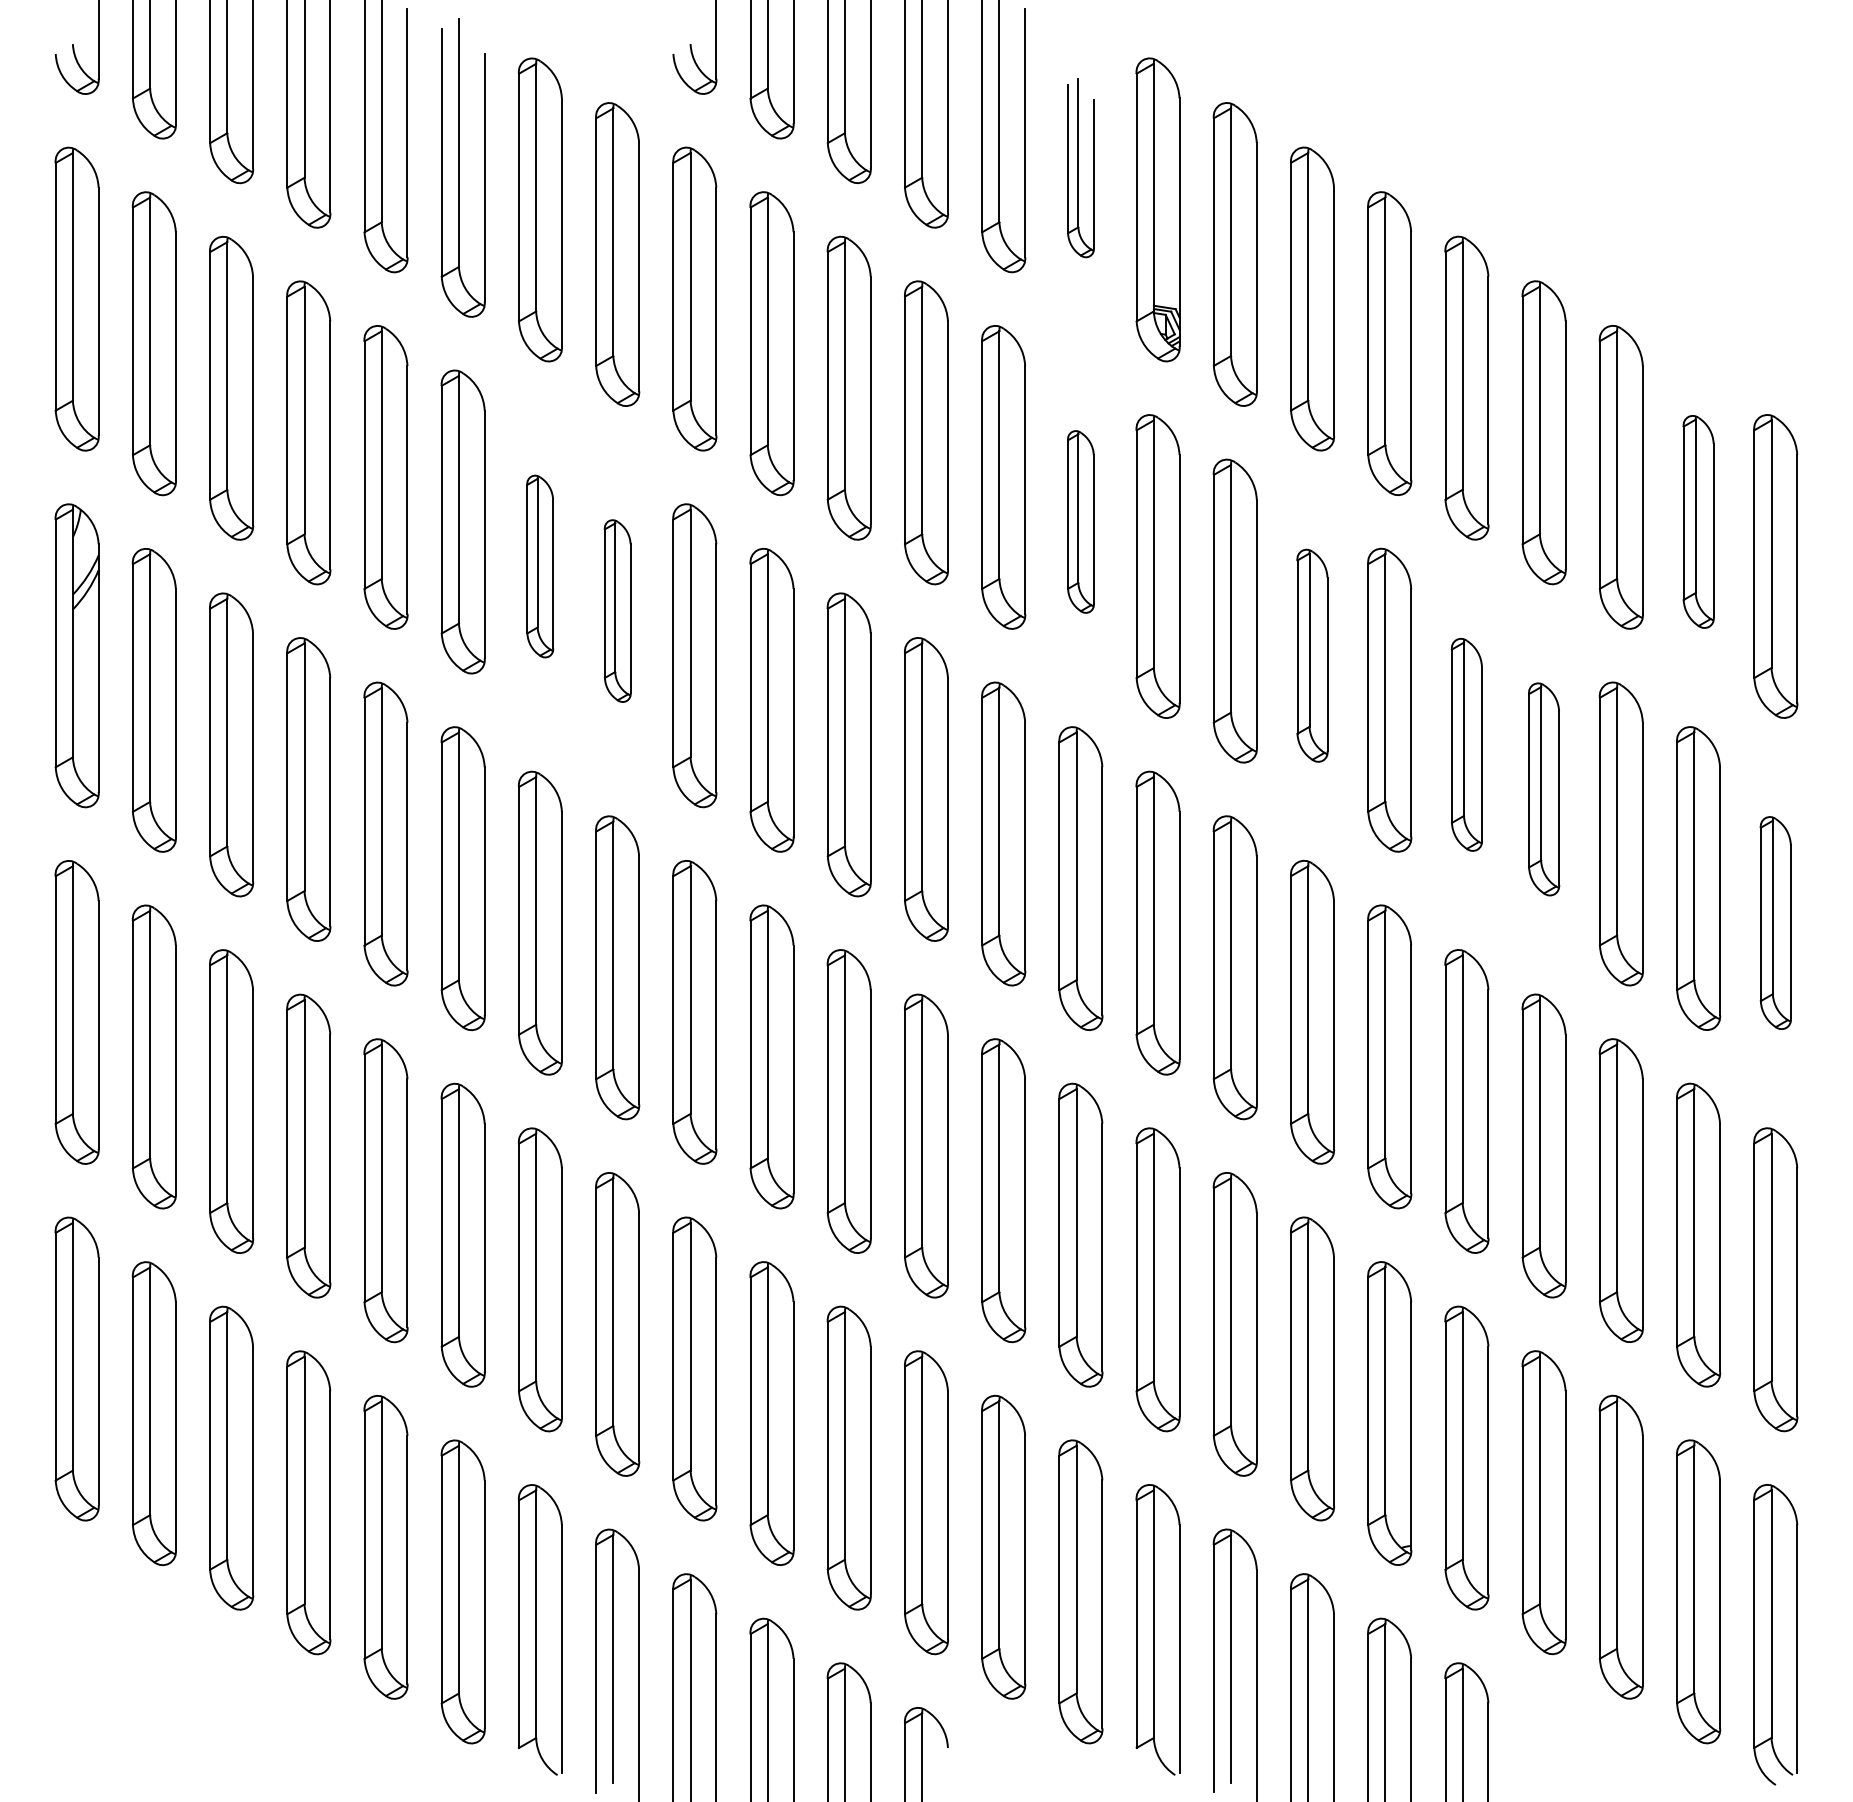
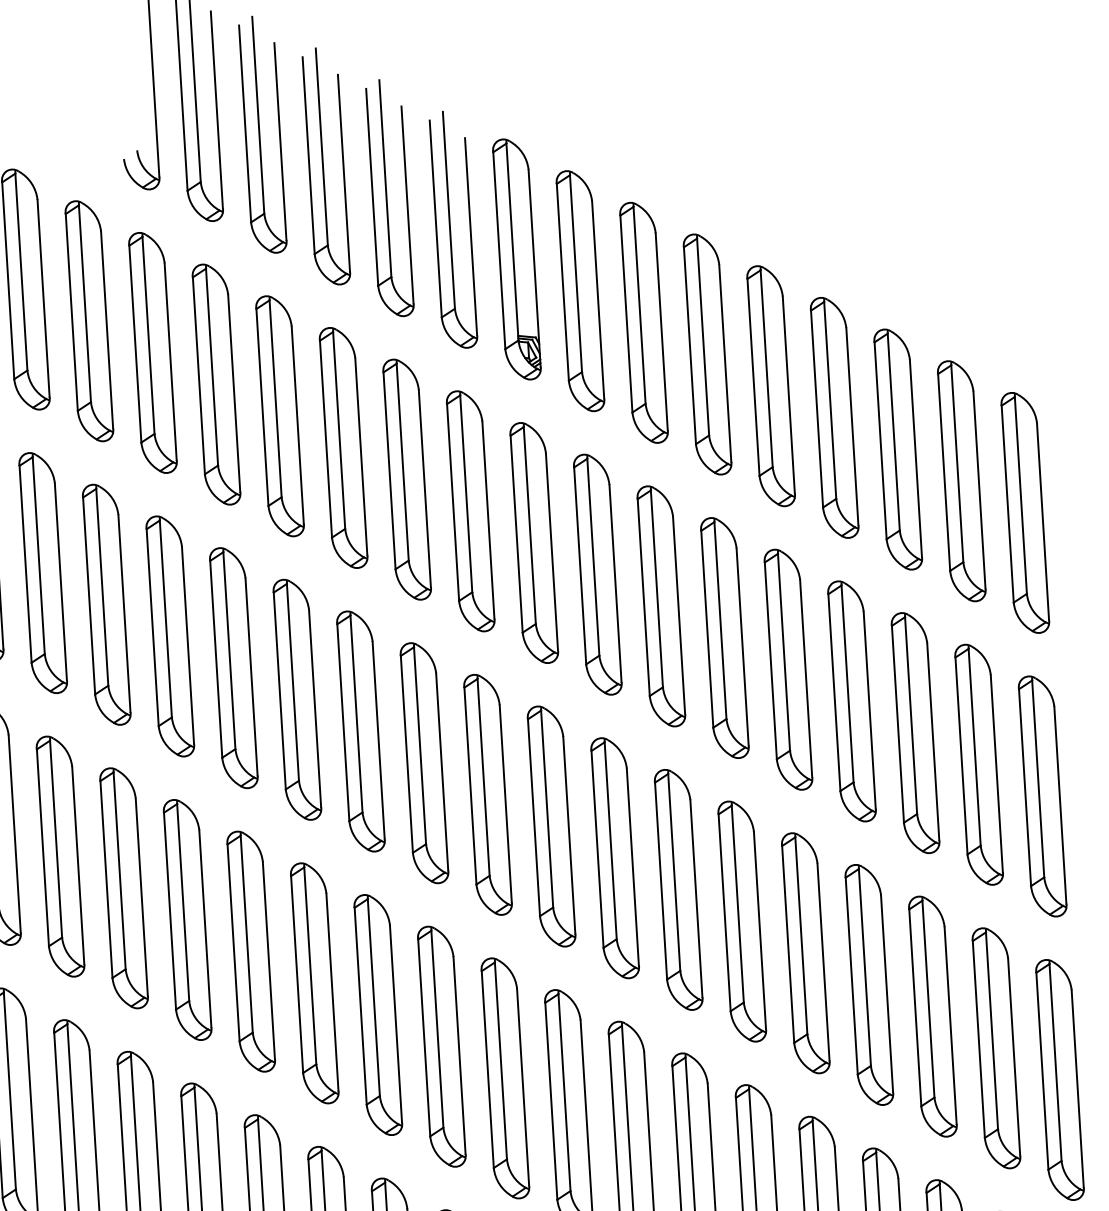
part: (1080, 167) -> (453, 229), size x1.67
part: (1080, 521) -> (470, 510), size x1.67
part: (1698, 521) -> (961, 480), size x1.43
part: (539, 566) -> (42, 573), size x1.67
part: (617, 610) -> (106, 604), size x1.67
part: (1312, 655) -> (661, 606), size x1.43
part: (1466, 744) -> (788, 669), size x1.43
part: (1543, 789) -> (851, 701), size x1.43
part: (1775, 922) -> (1042, 795), size x1.43

